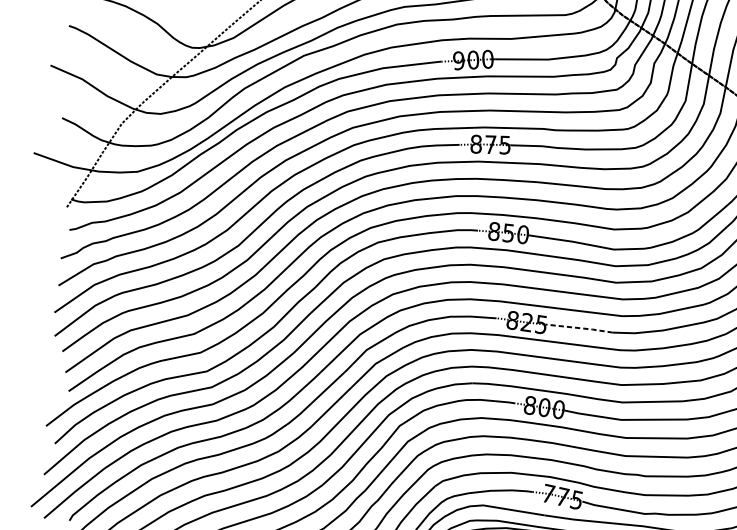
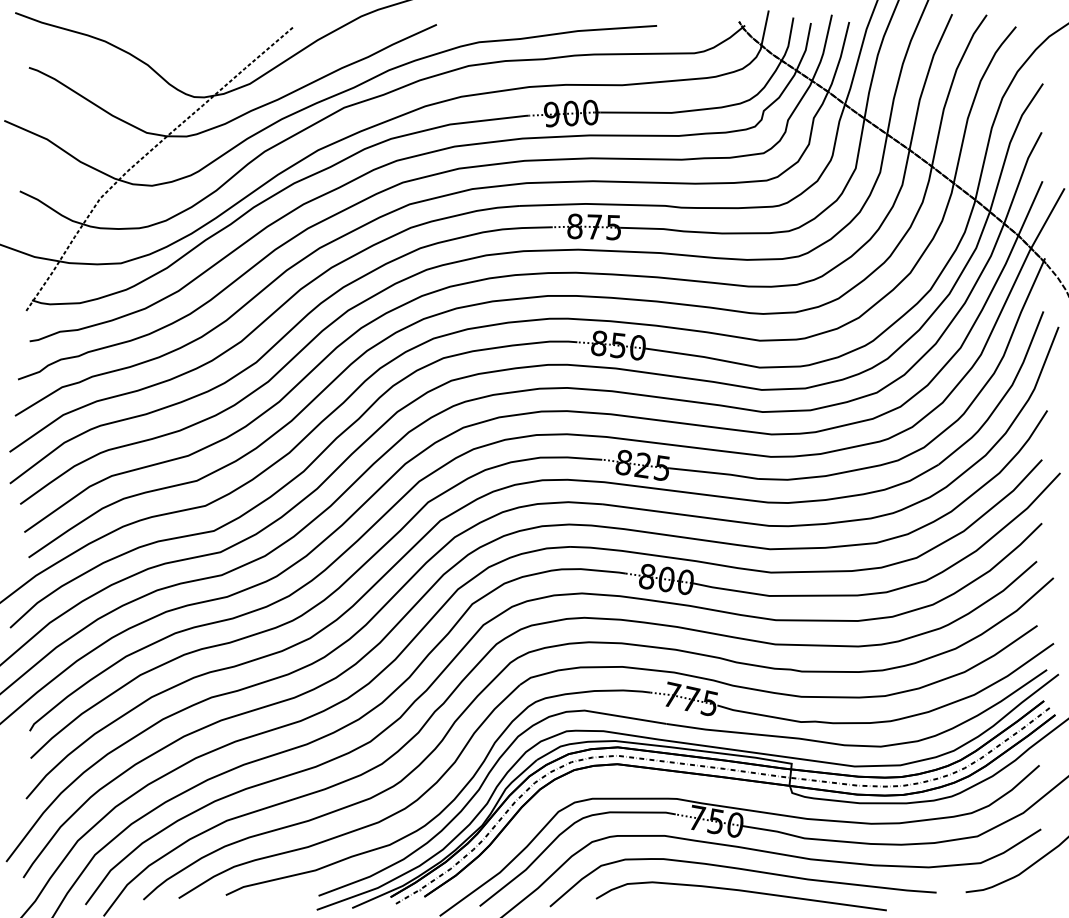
line: (579, 327) -> (713, 472), dashed -> solid

